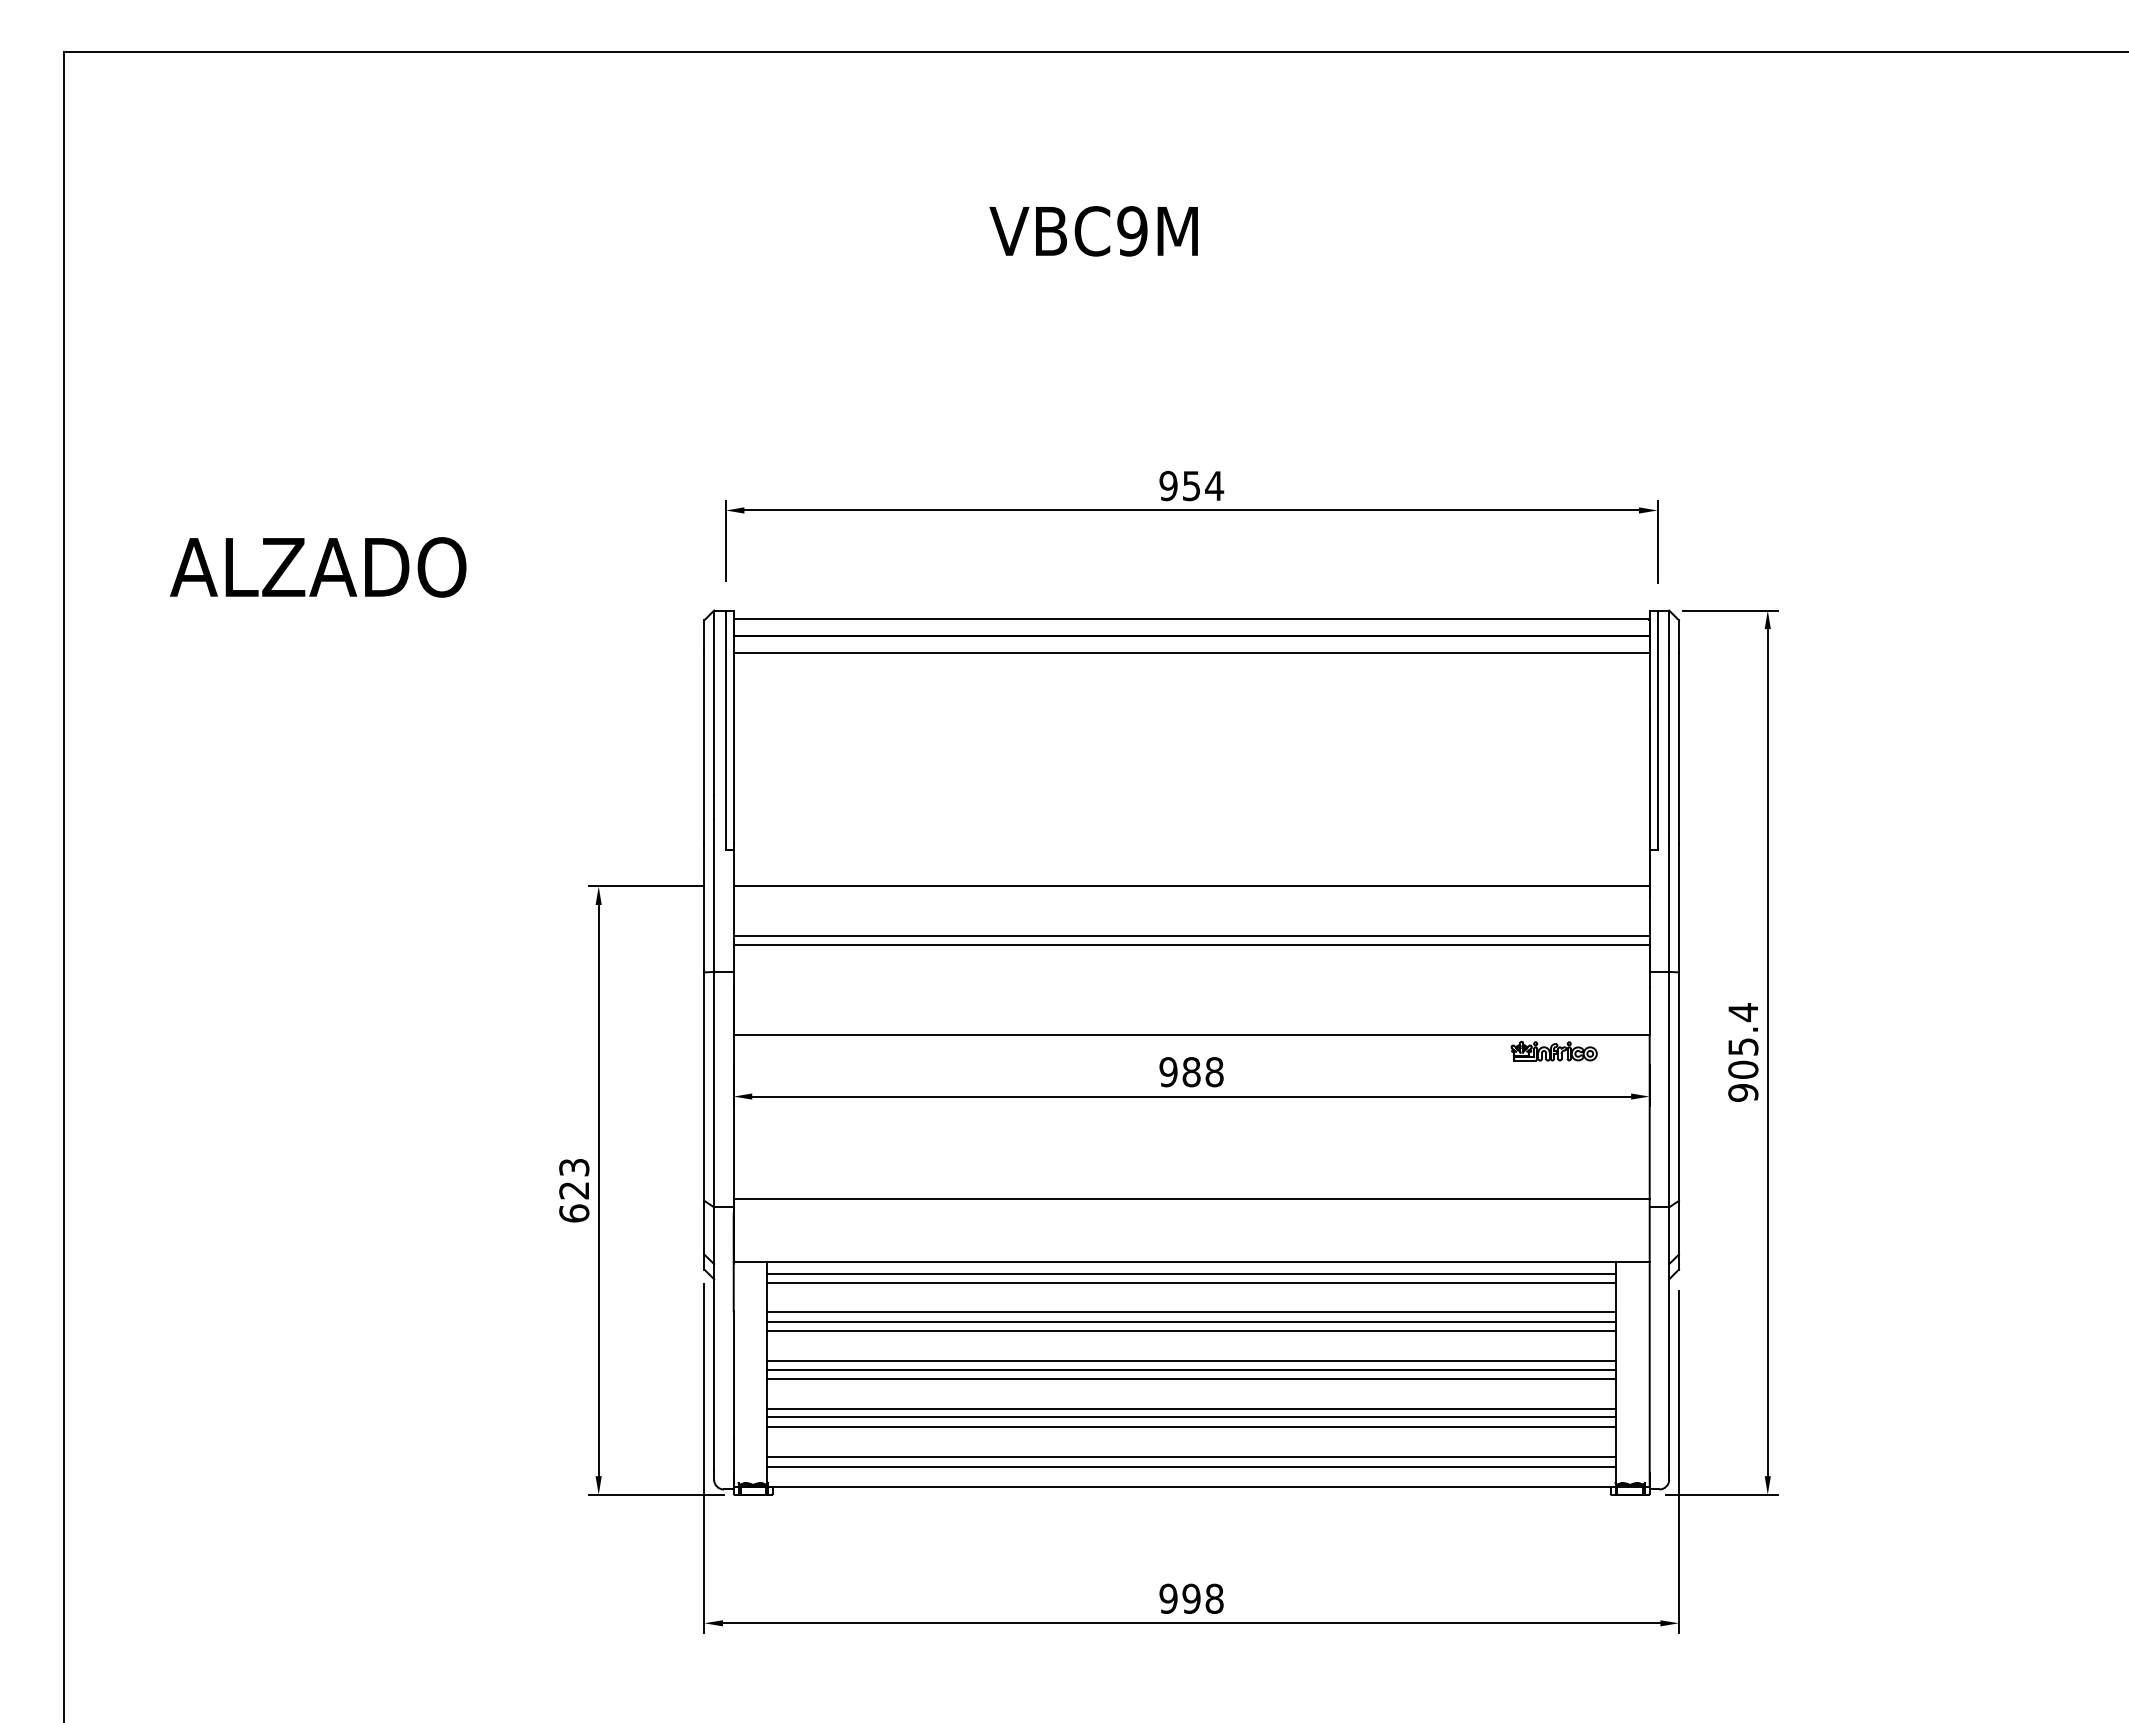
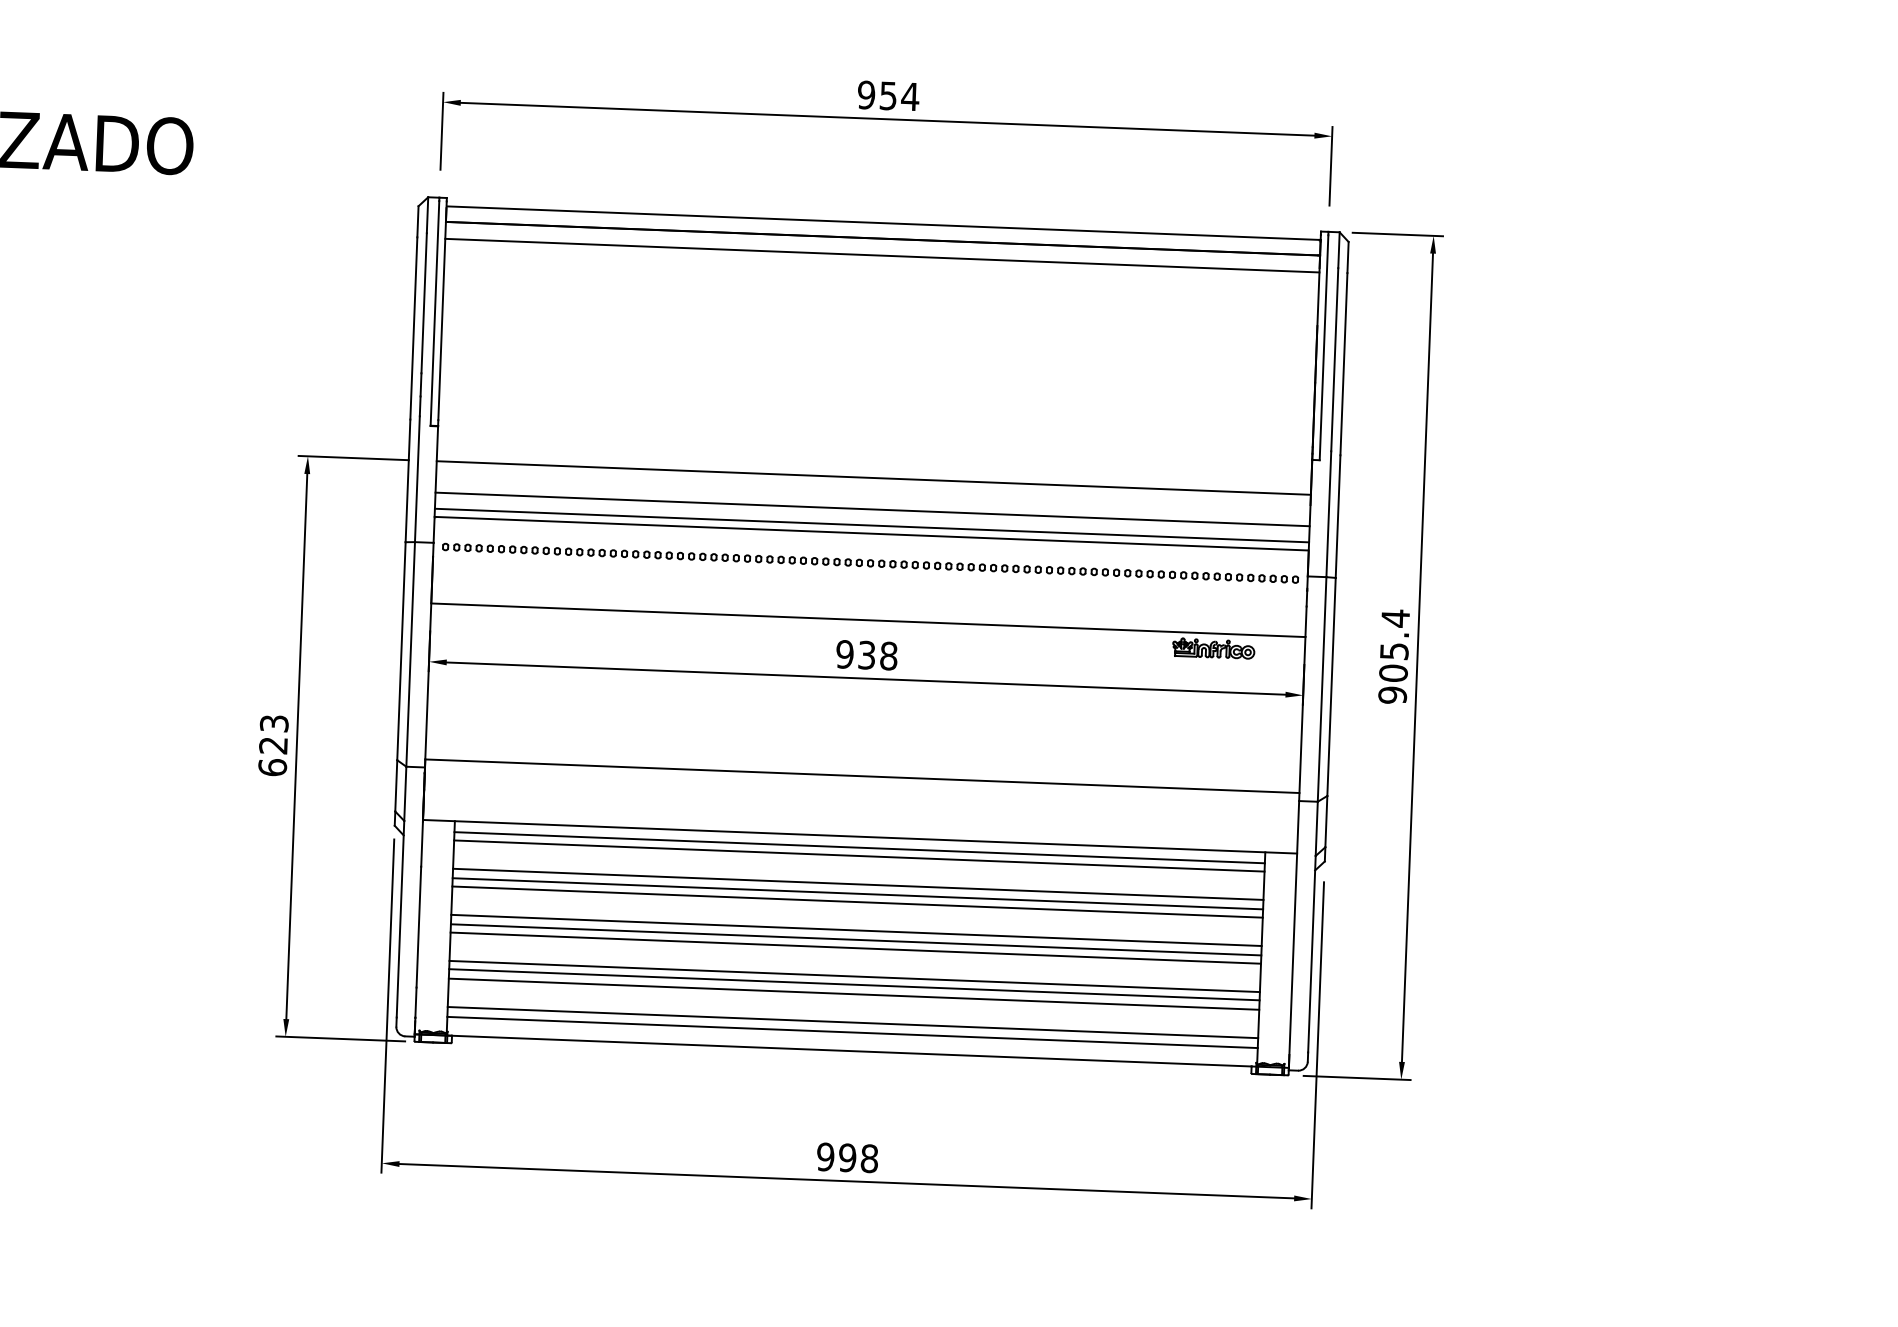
line: (1191, 919) -> (872, 509), added
part: (1191, 975) -> (870, 563), added
text: (1191, 1072) -> (866, 655), 988 -> 938

